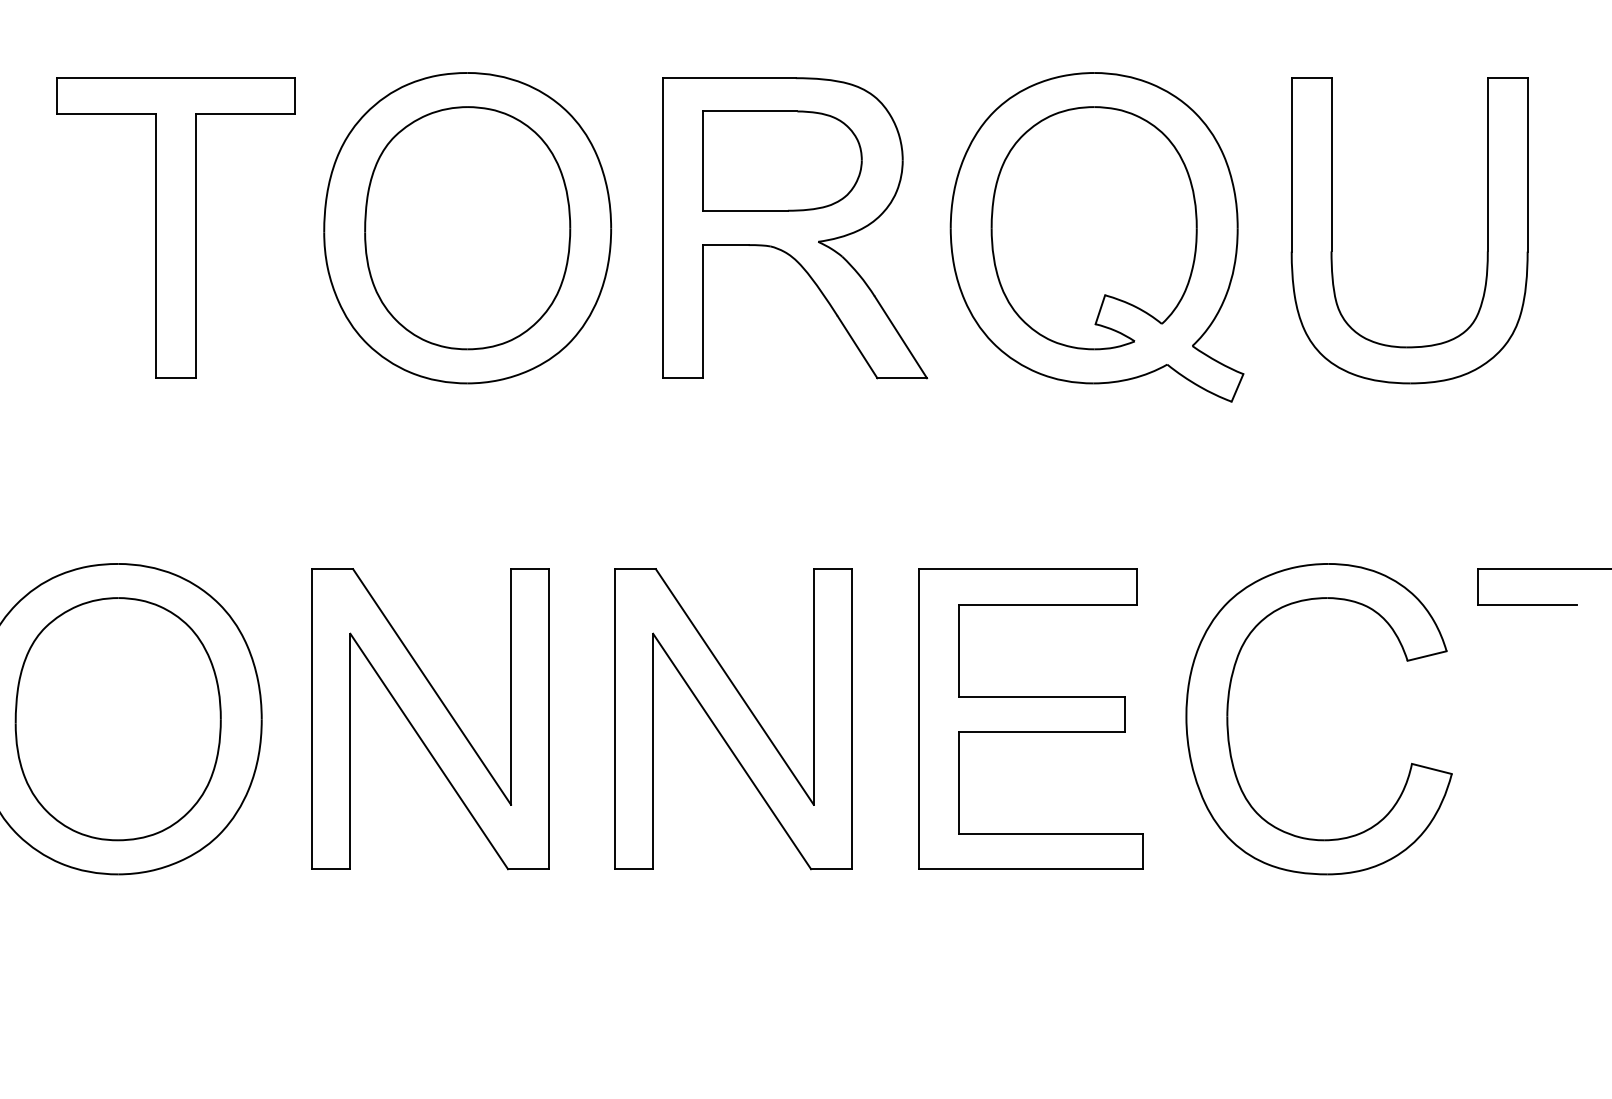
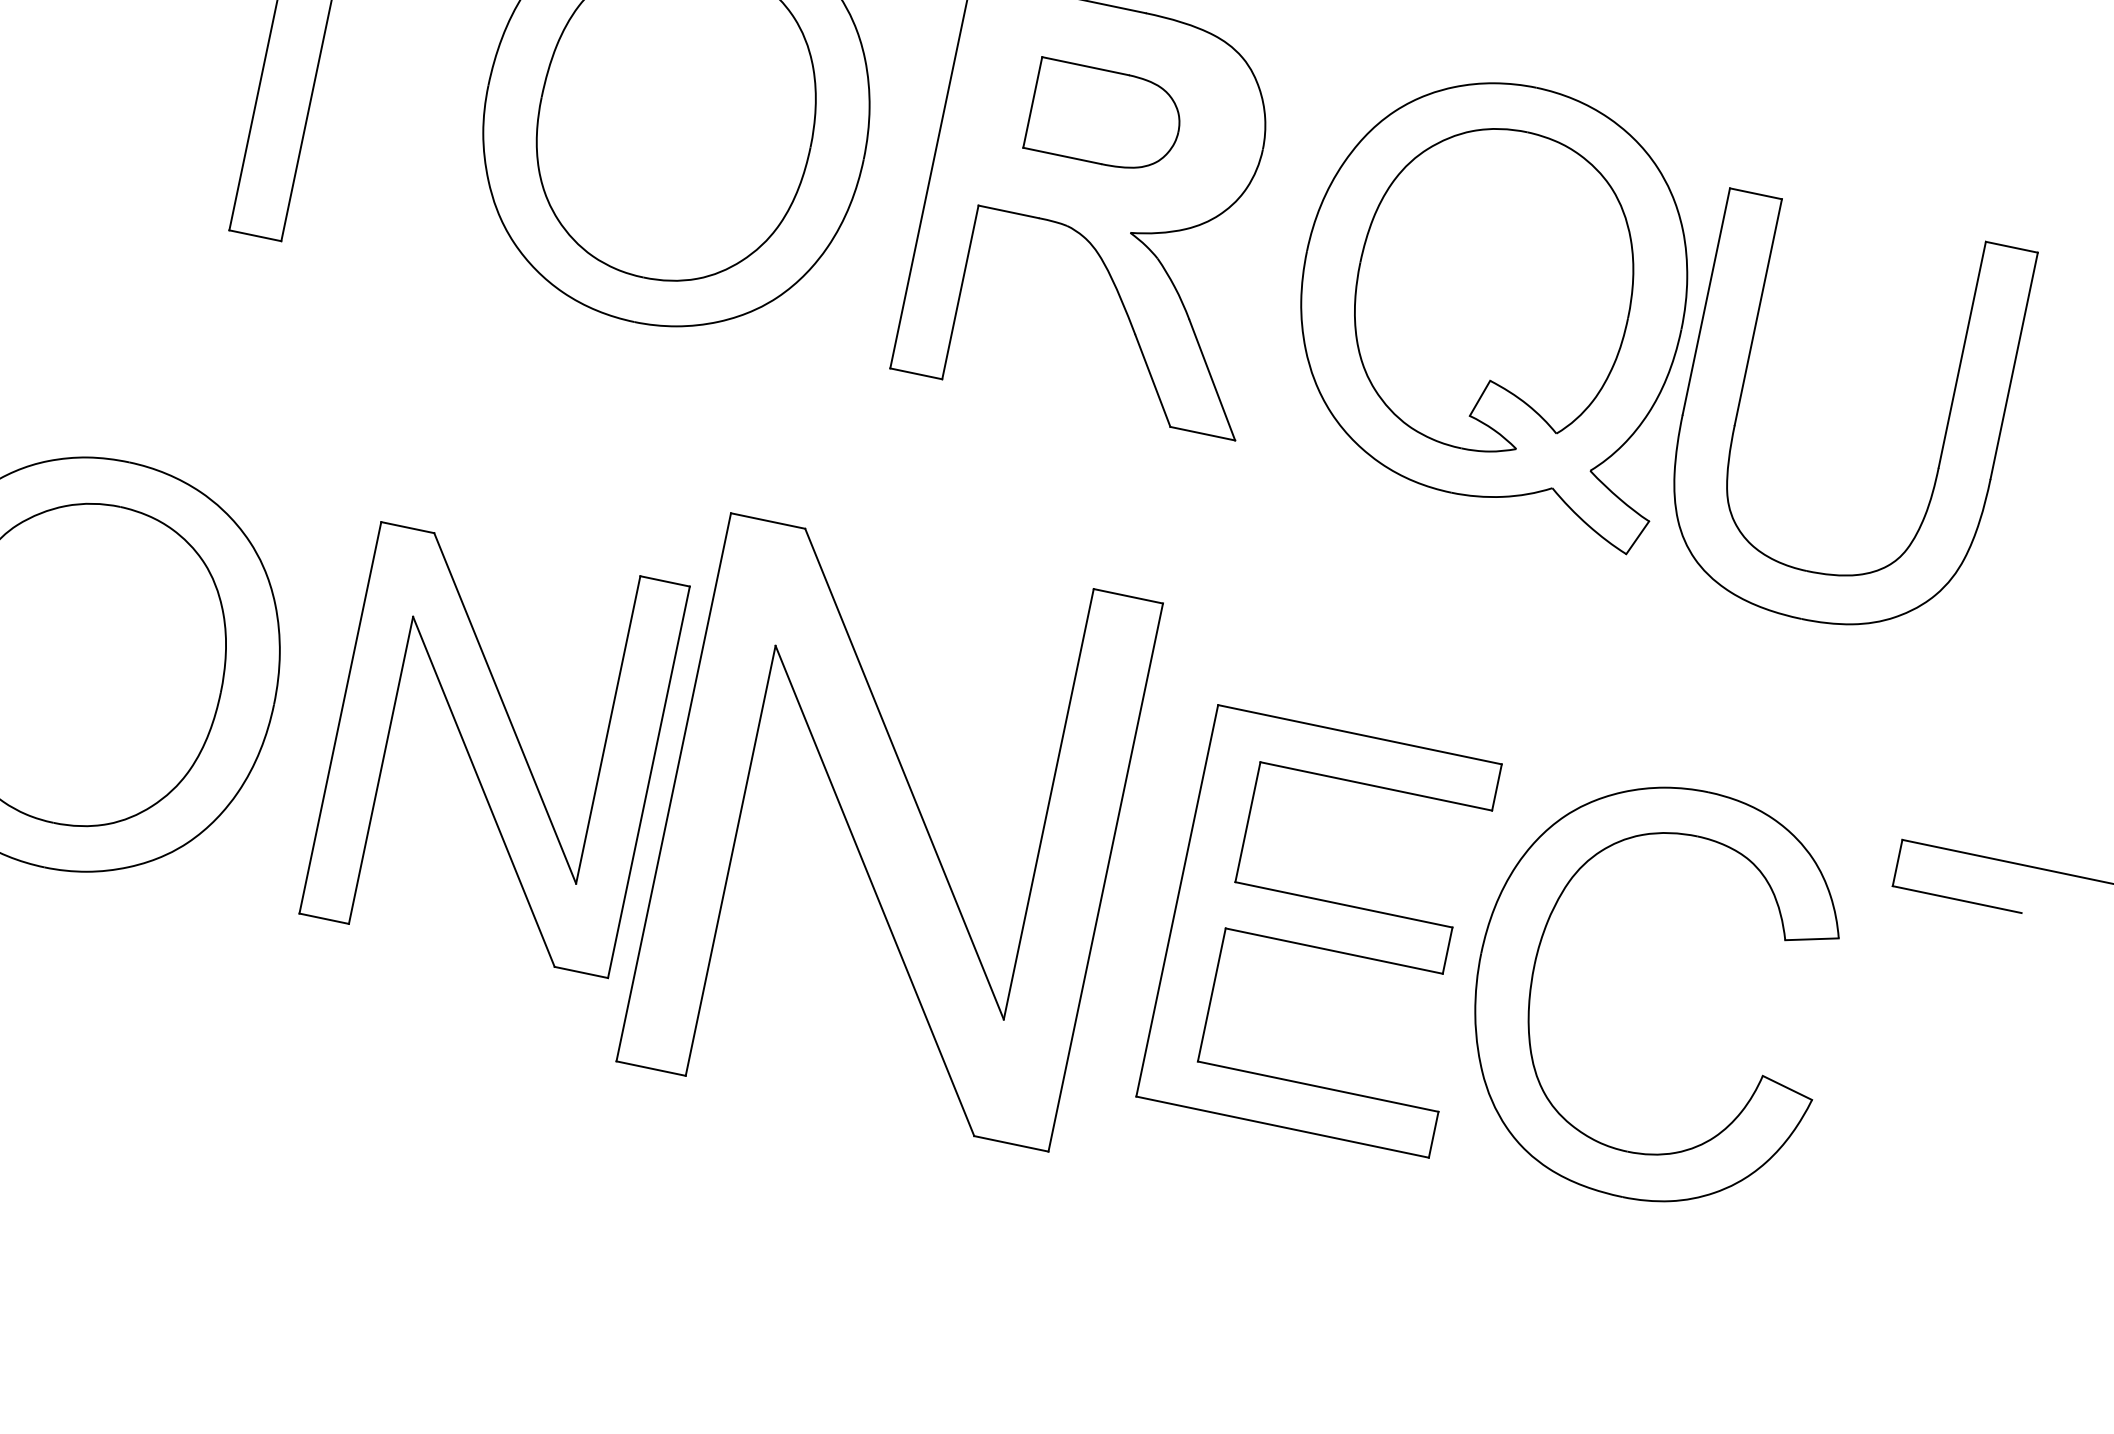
part: (782, 160) -> (1105, 116), size x0.7
part: (1332, 230) -> (1741, 398), moved
part: (1030, 718) -> (1322, 930), moved
part: (733, 719) -> (889, 833), size x1.4

